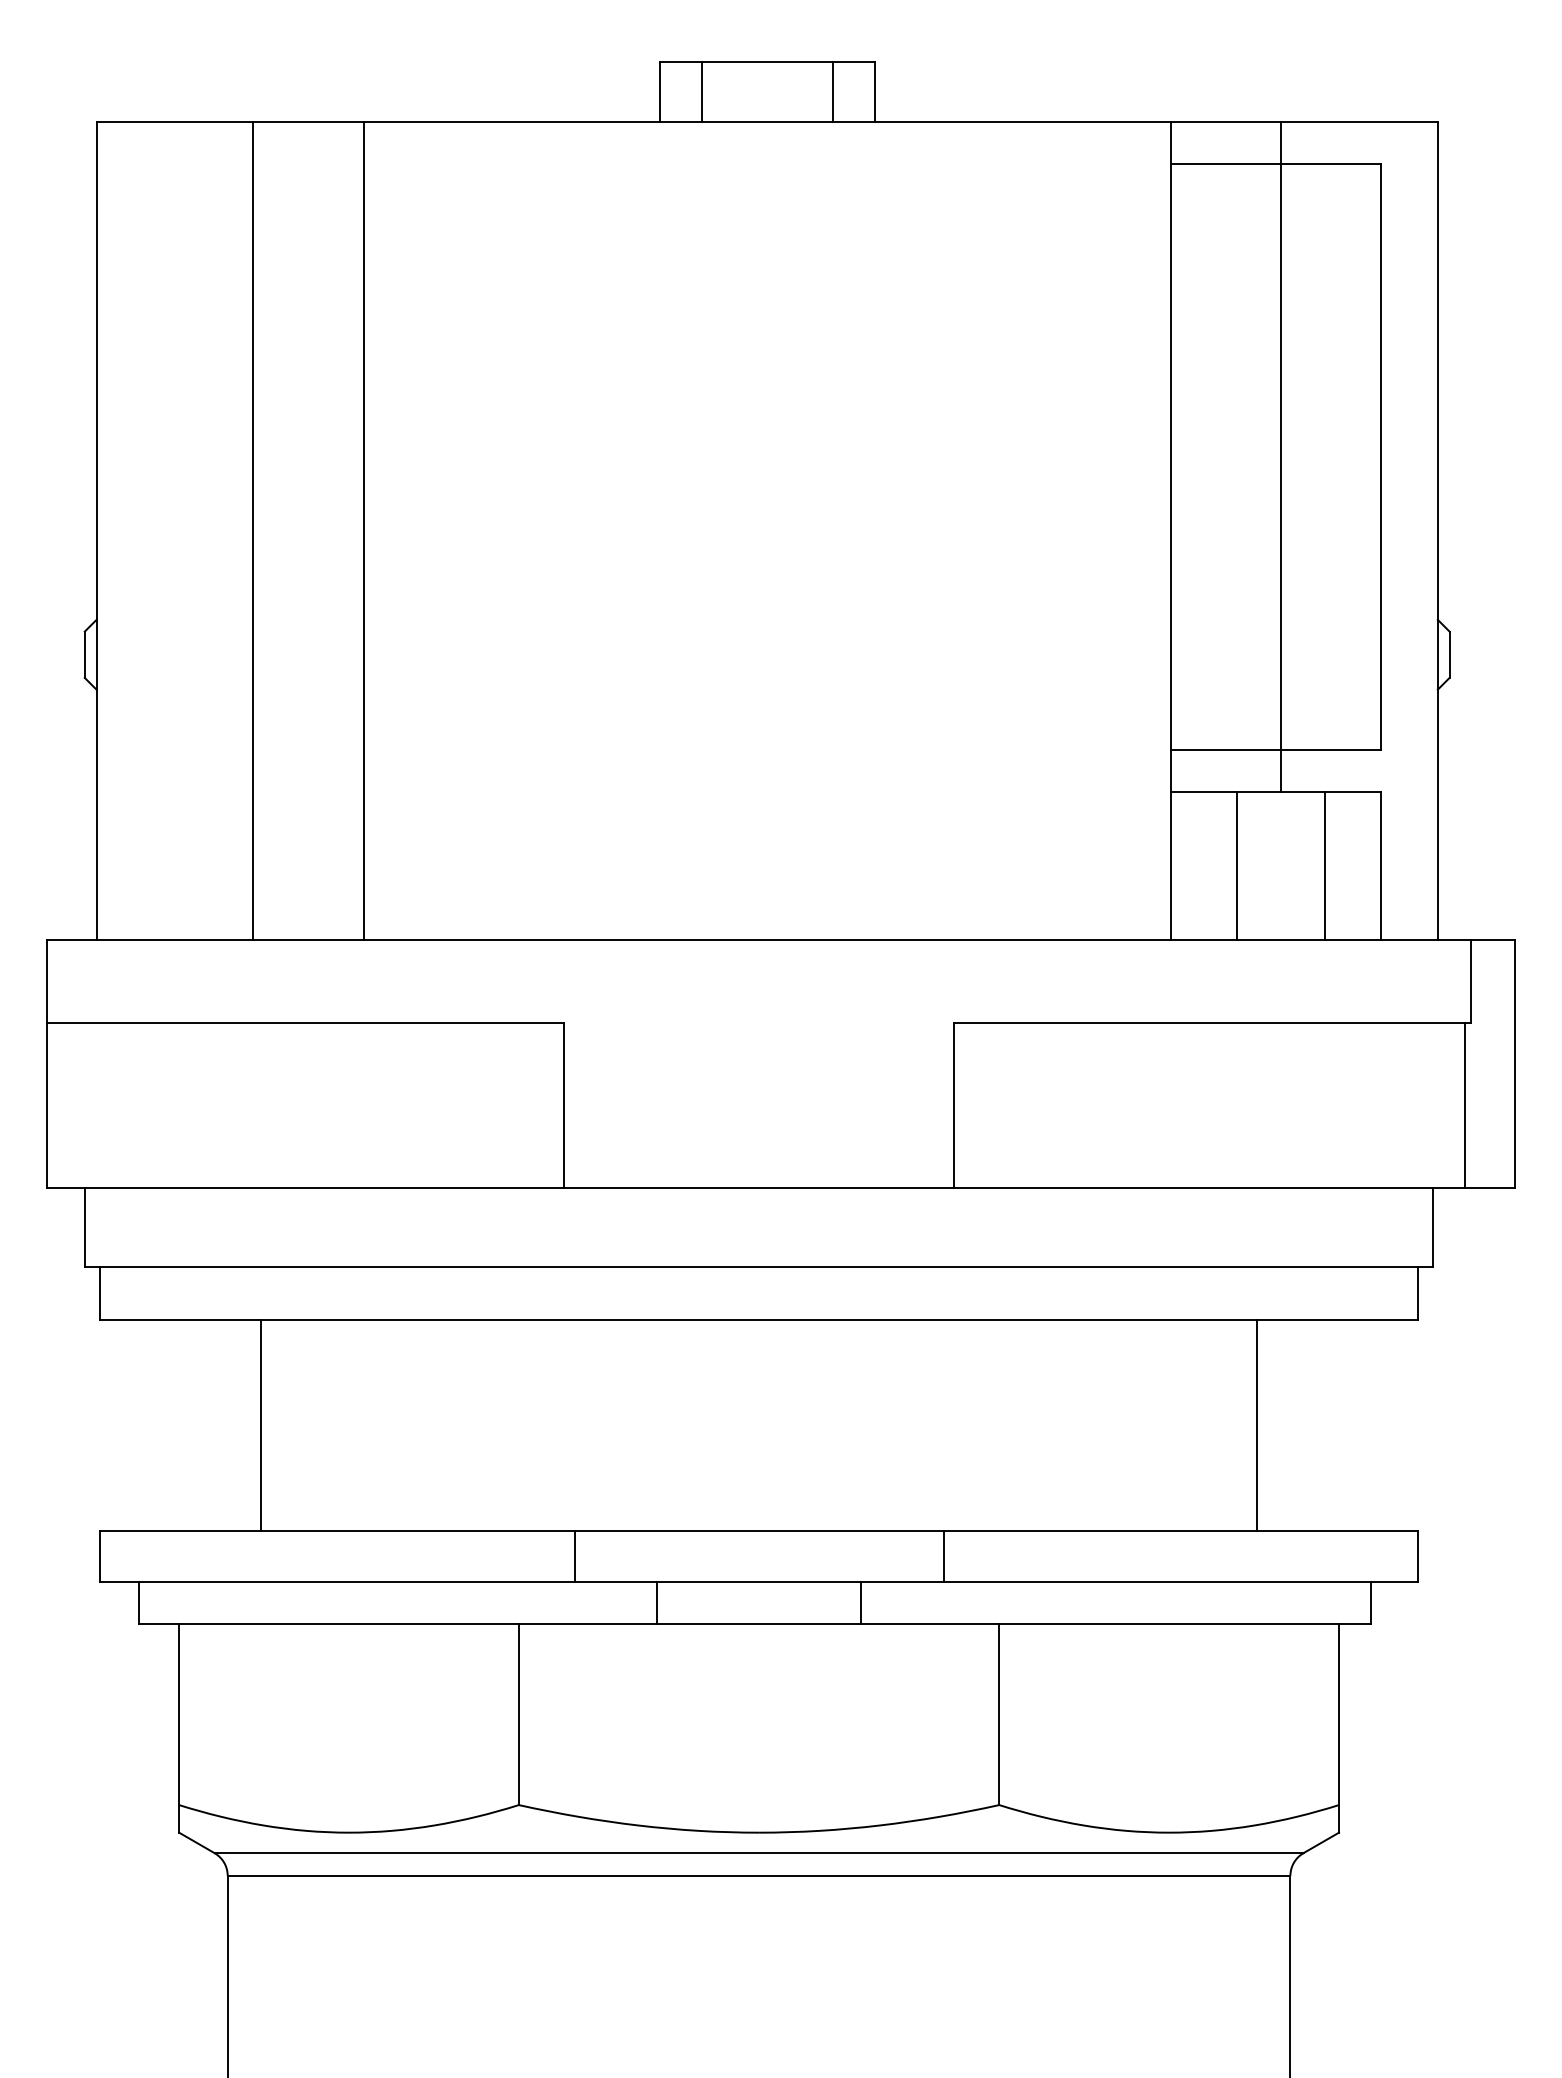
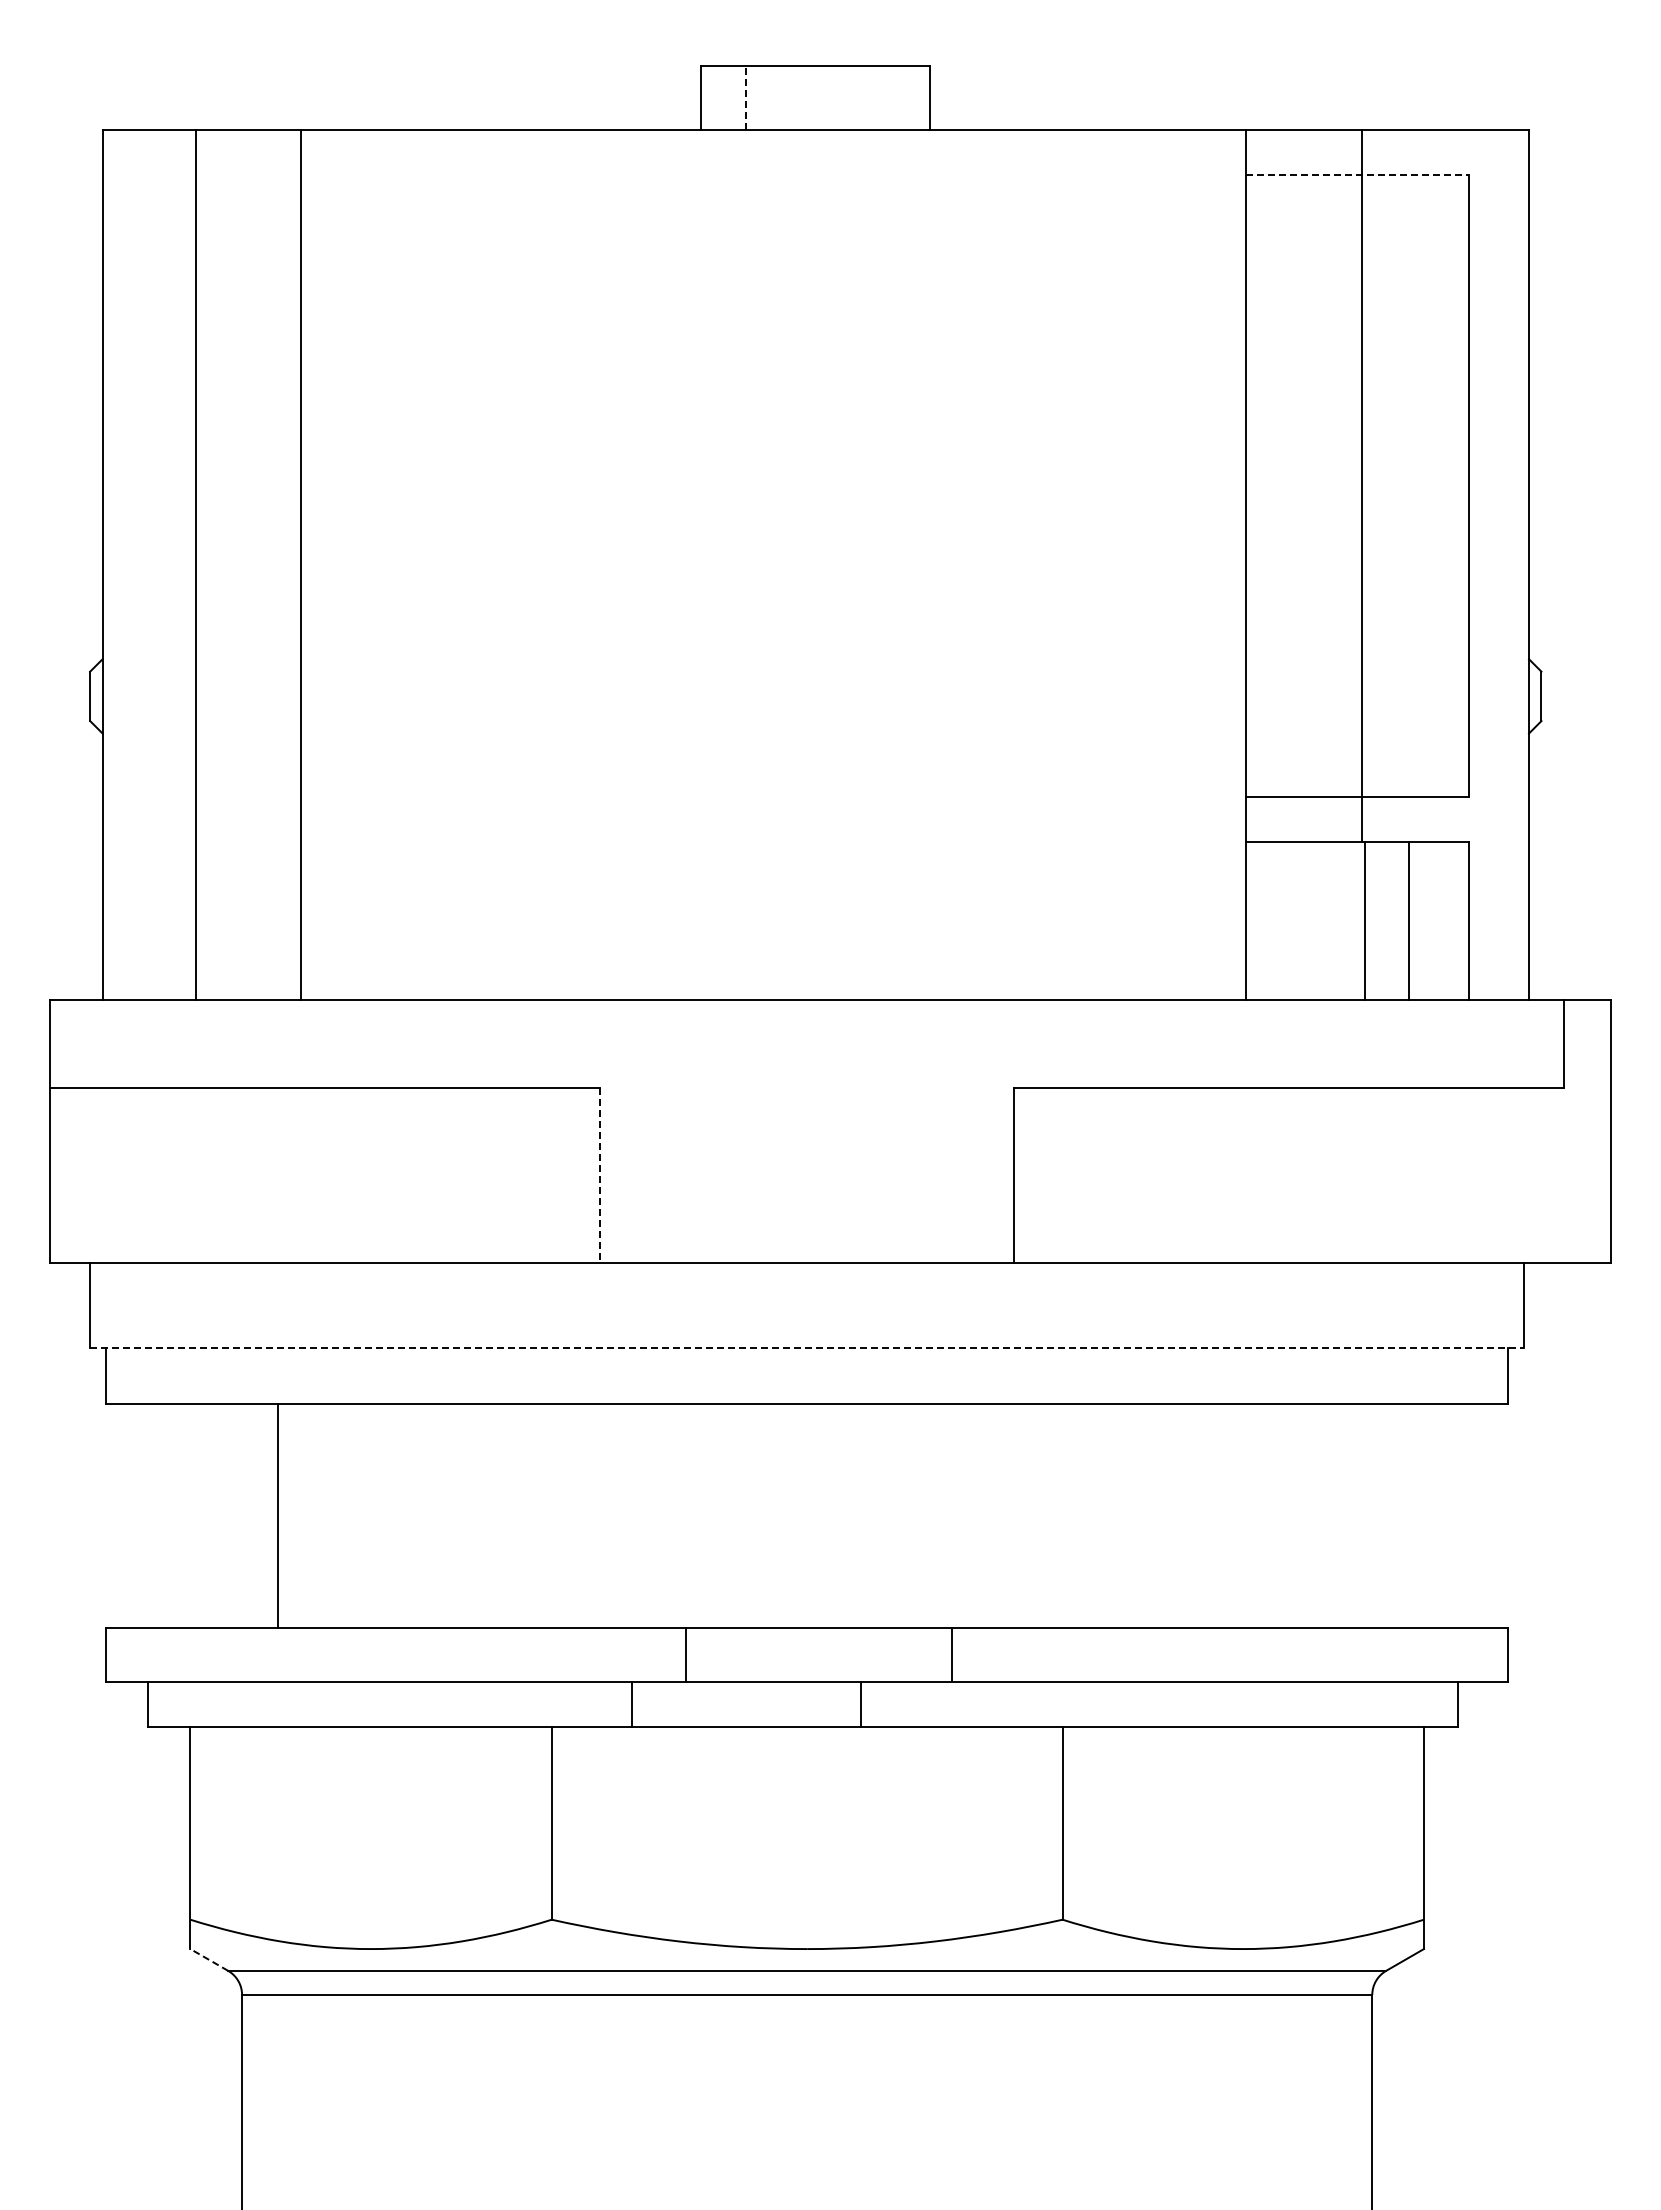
line: (702, 92) -> (746, 98), solid -> dashed
line: (832, 92) -> (885, 98), removed
line: (1276, 164) -> (1357, 174), solid -> dashed
line: (253, 531) -> (196, 565), moved
line: (363, 531) -> (300, 565), moved
line: (1237, 866) -> (1365, 921), moved
line: (564, 1105) -> (600, 1175), solid -> dashed
line: (1464, 1105) -> (1557, 1175), removed
line: (759, 1267) -> (807, 1347), solid -> dashed
line: (1256, 1424) -> (1336, 1515), removed
line: (574, 1555) -> (685, 1654), moved
line: (943, 1555) -> (952, 1654), moved
line: (656, 1601) -> (631, 1703), moved
line: (860, 1601) -> (860, 1703), moved
line: (197, 1842) -> (209, 1959), solid -> dashed

